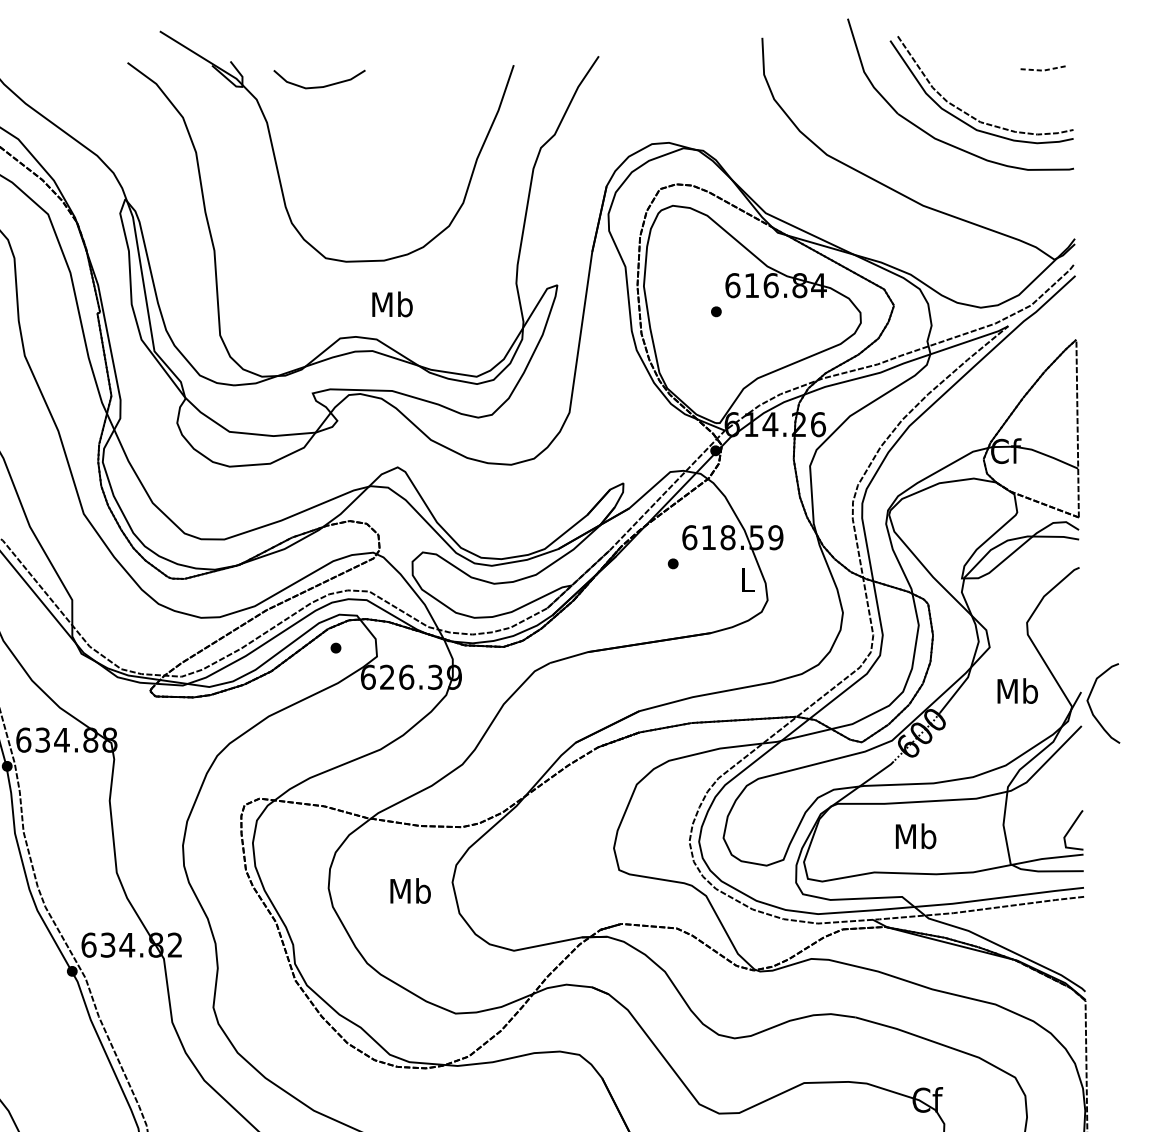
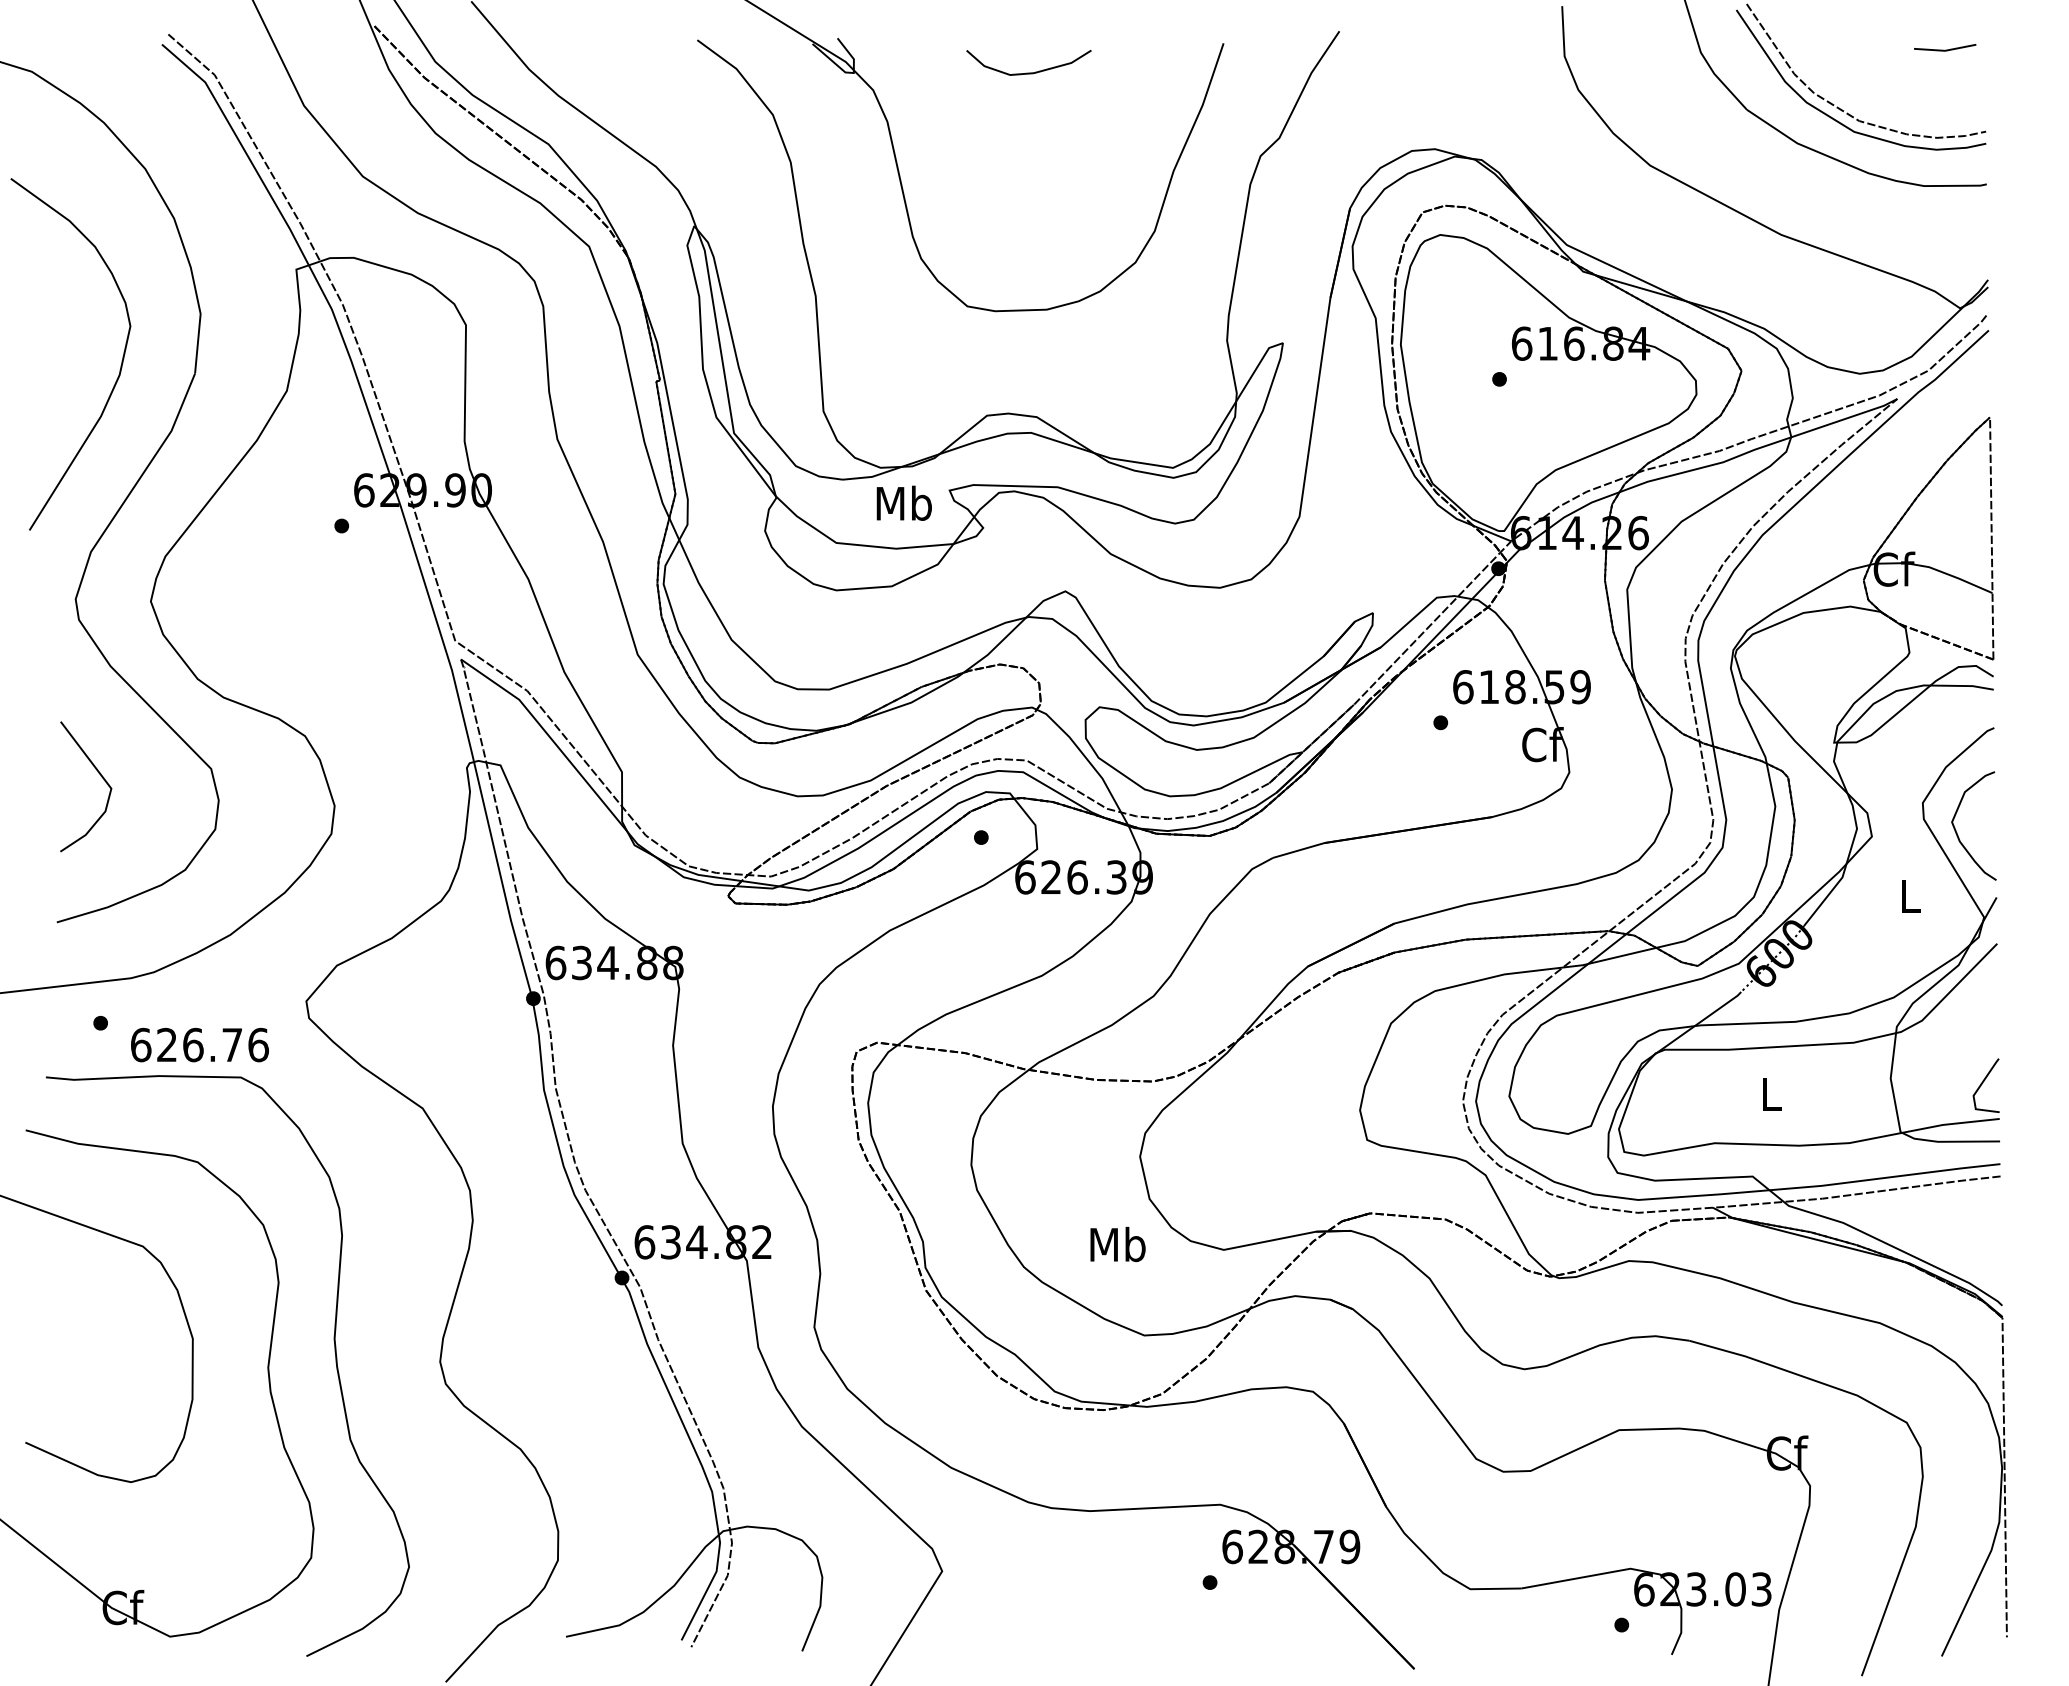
line: (1043, 70) -> (1945, 50), dashed -> solid
curve: (319, 86) -> (1028, 72), moved
text: (391, 303) -> (903, 502), moved
text: (747, 579) -> (1542, 744), L -> Cf
text: (1017, 690) -> (1909, 895), Mb -> L
curve: (1091, 708) -> (1957, 832), moved
text: (915, 835) -> (1771, 1093), Mb -> L
text: (410, 891) -> (1117, 1244), moved

